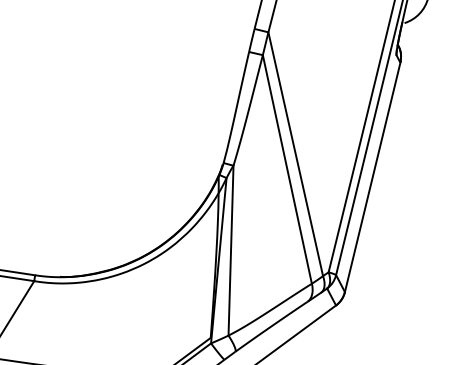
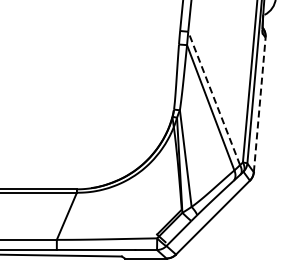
line: (296, 154) -> (214, 98), solid -> dashed
line: (372, 176) -> (259, 104), solid -> dashed

